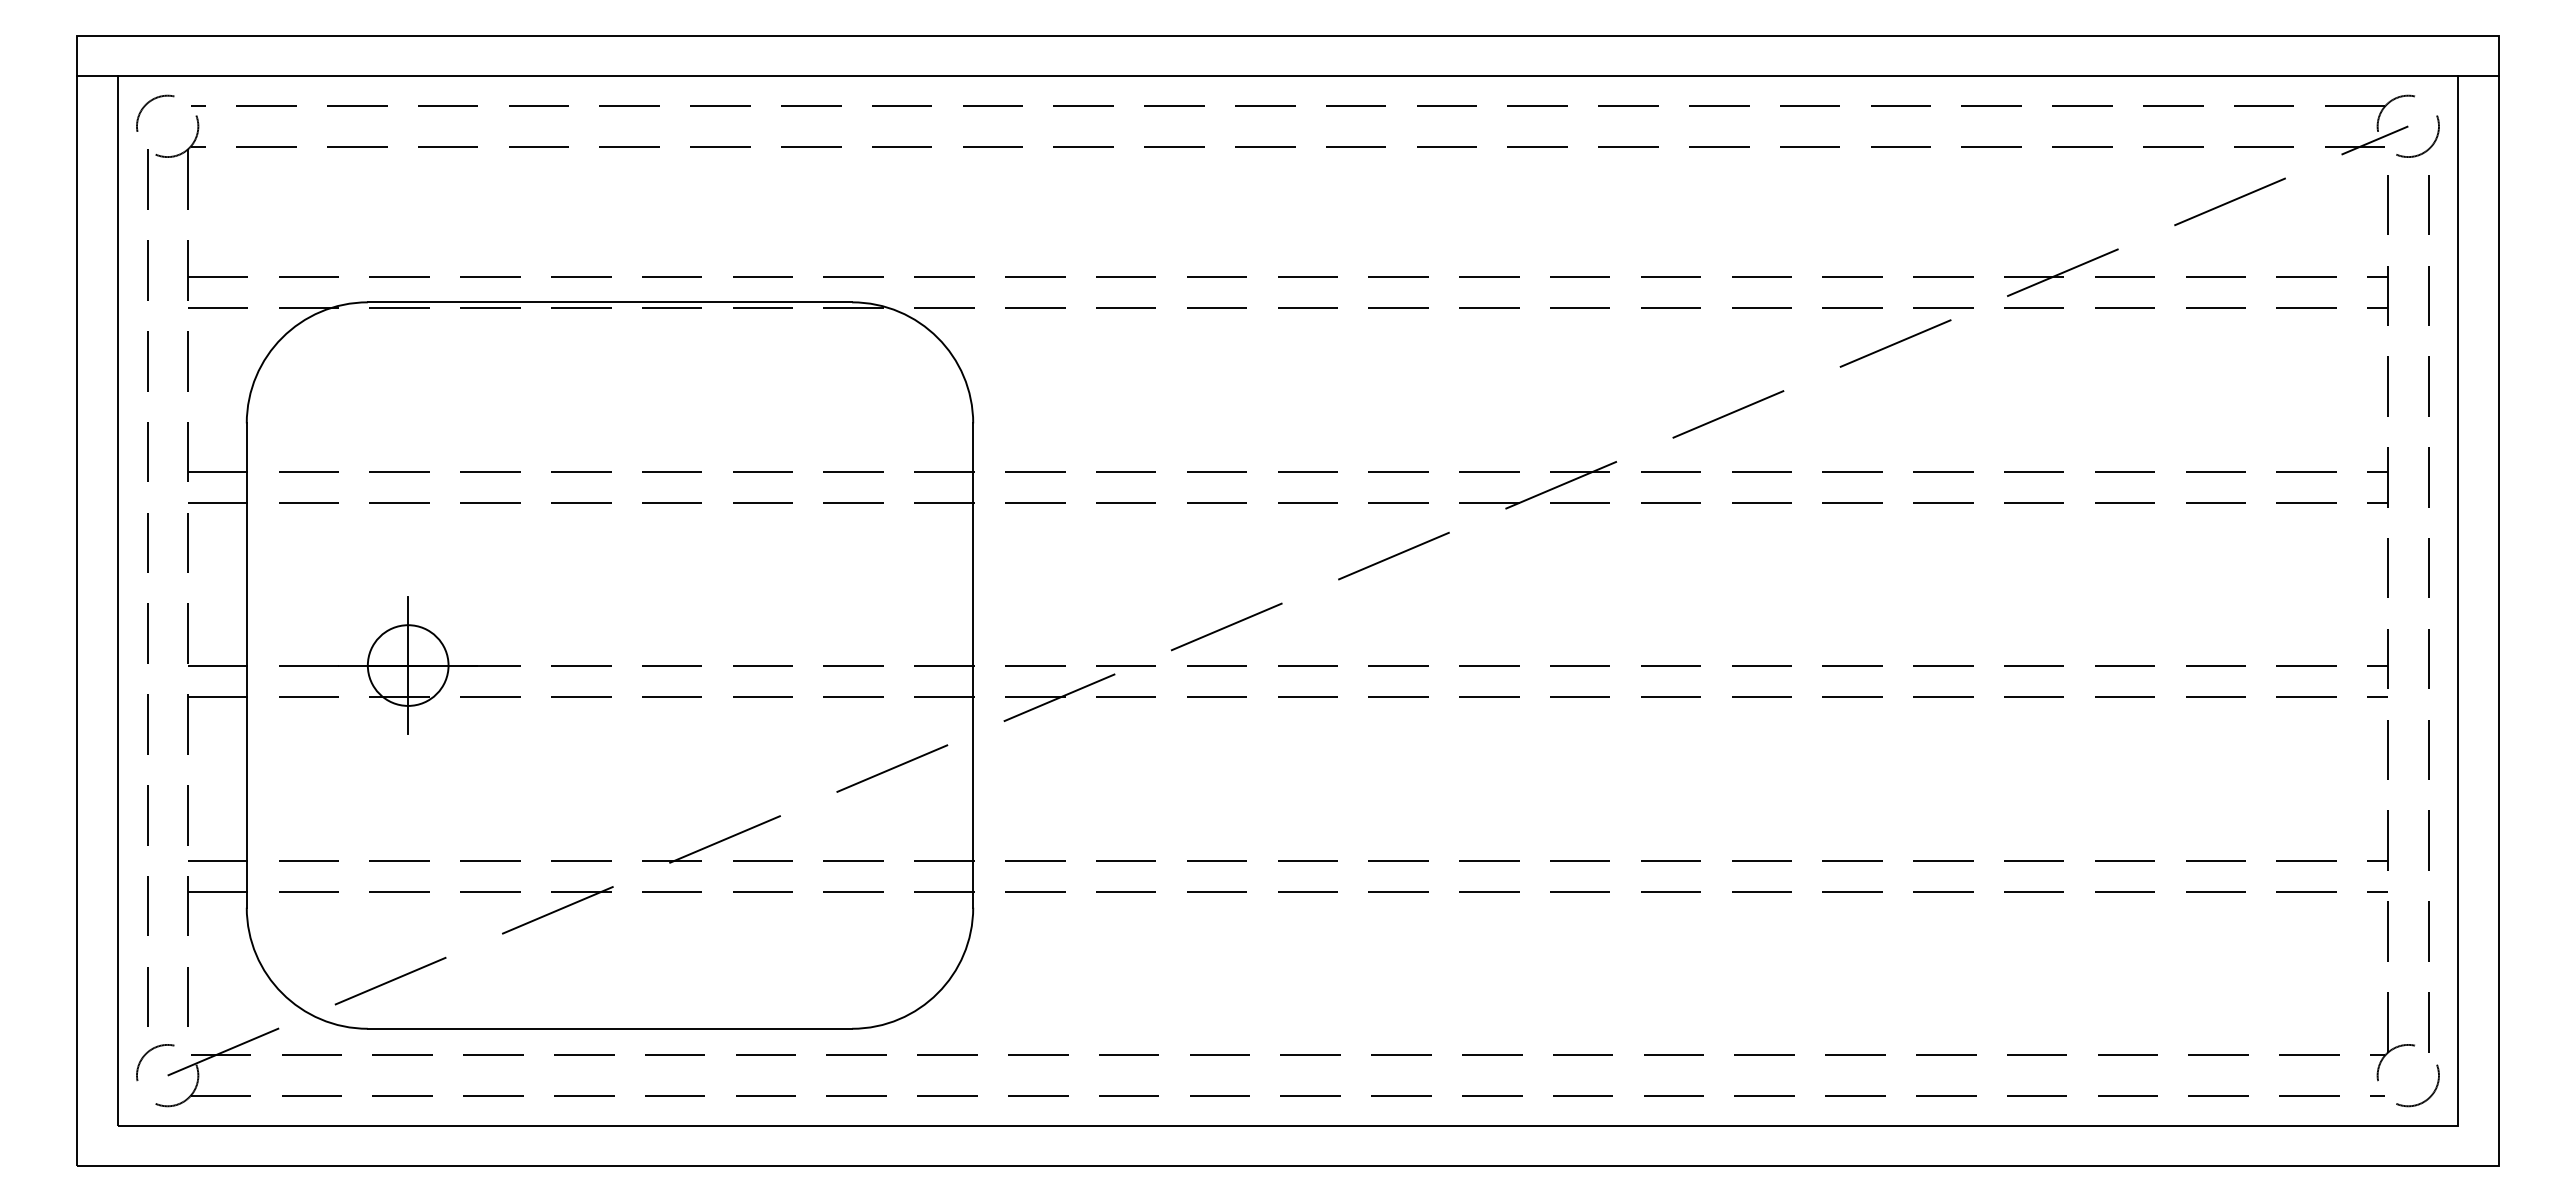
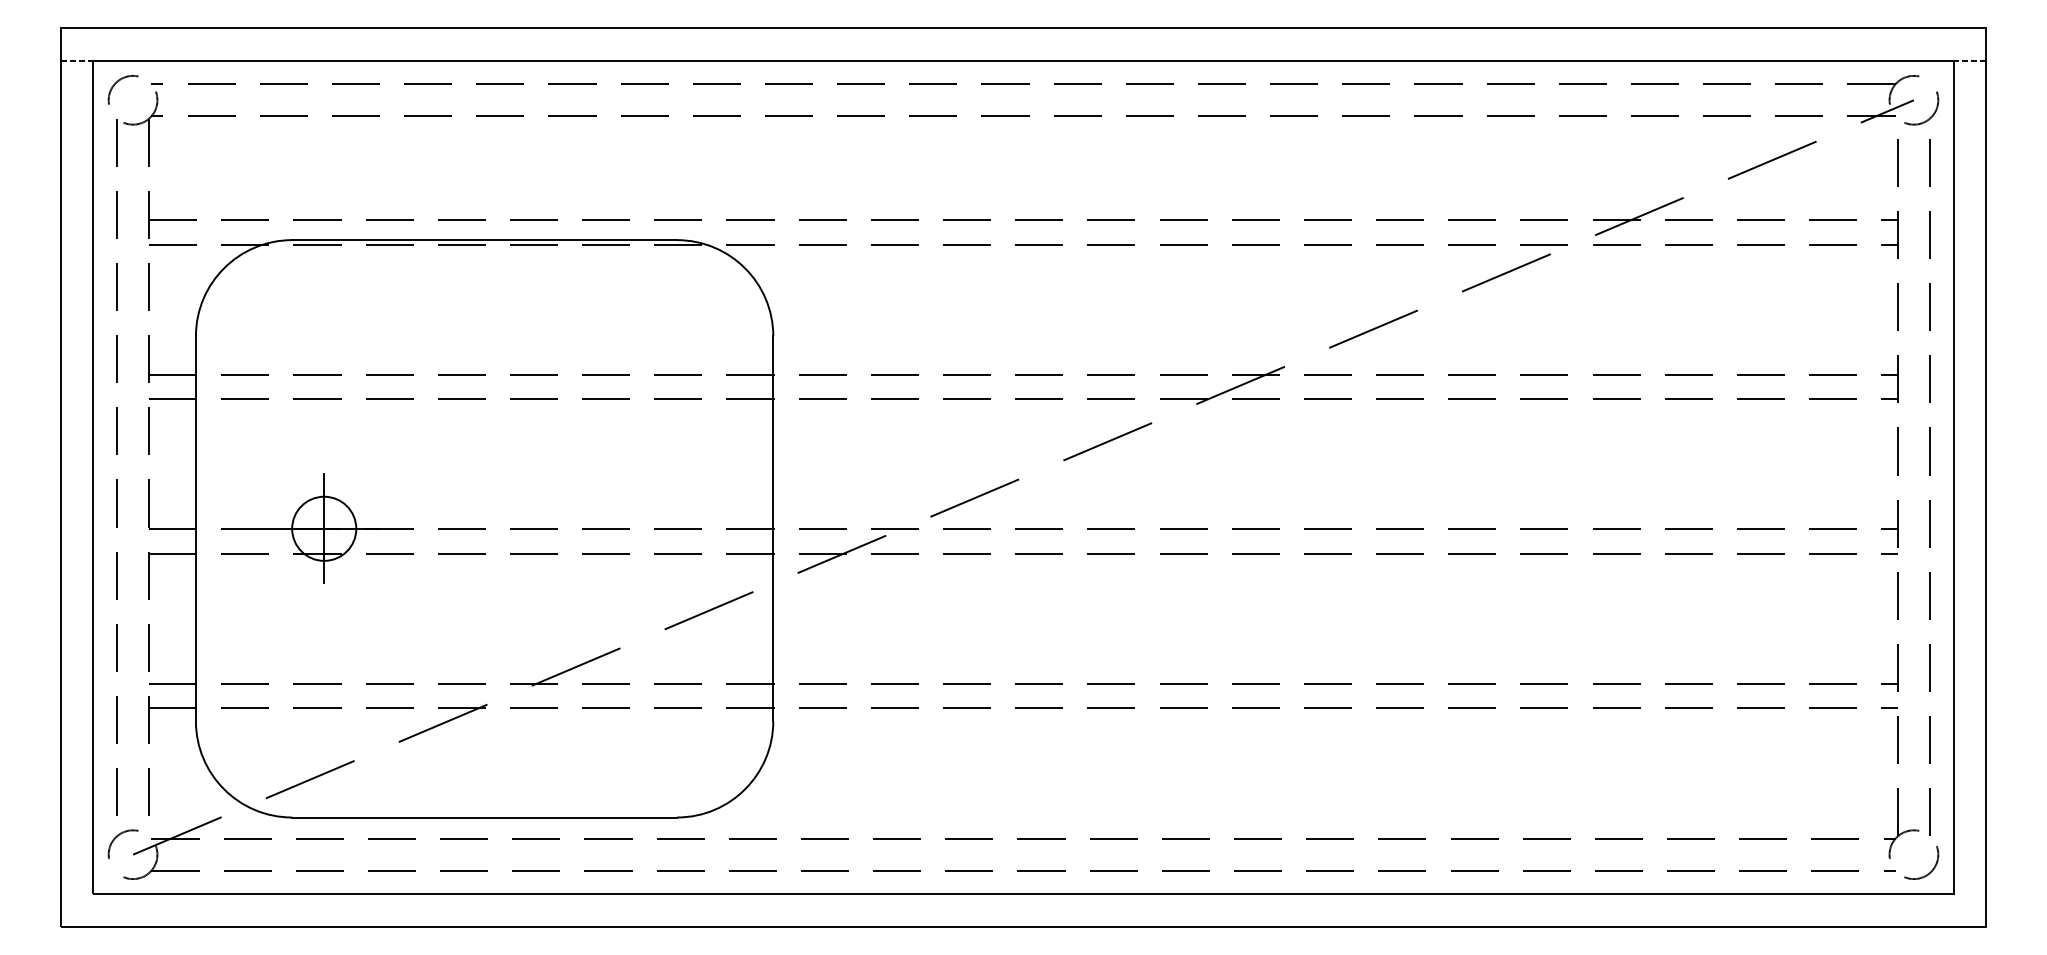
line: (96, 76) -> (76, 60), solid -> dashed
line: (2479, 76) -> (1970, 60), solid -> dashed

